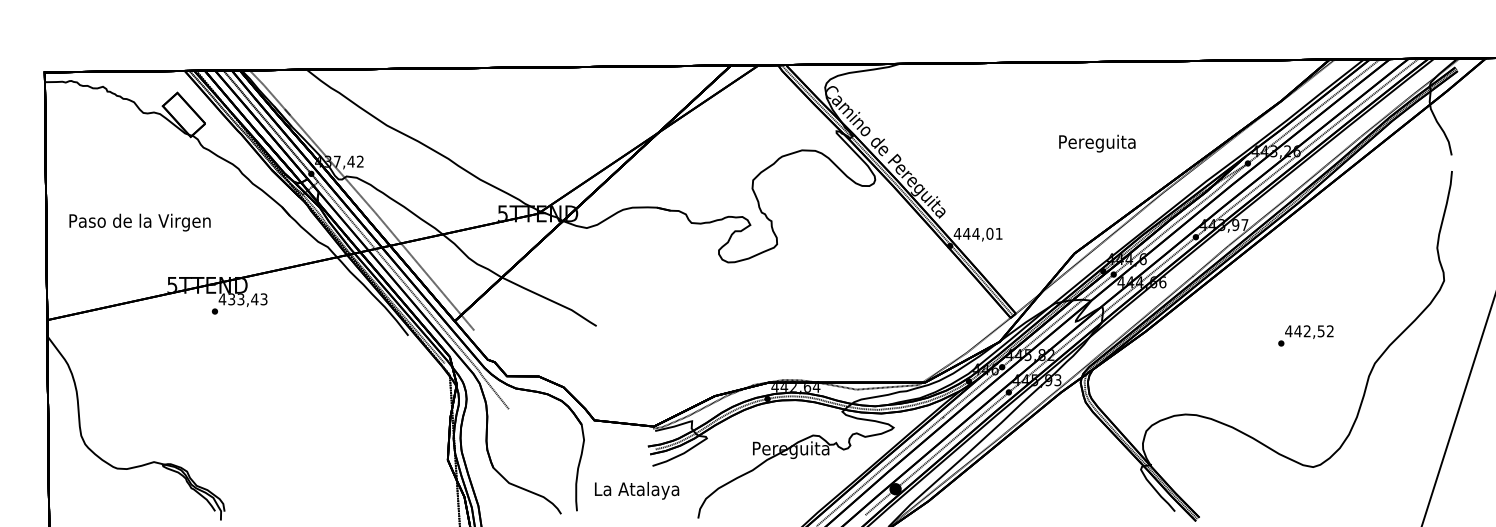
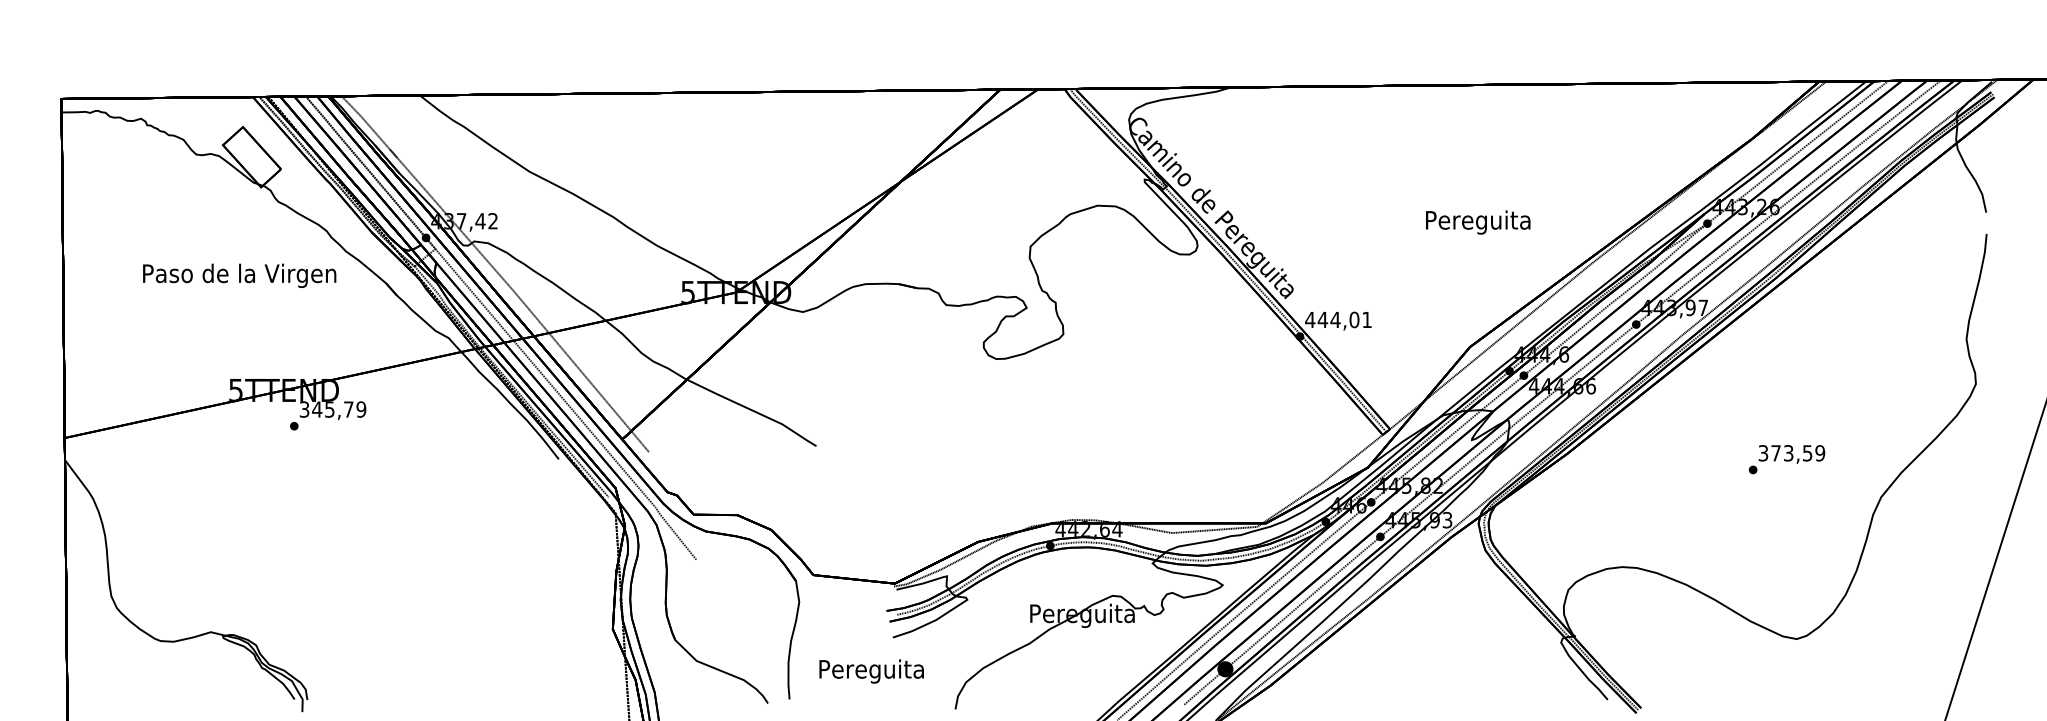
text: (1097, 143) -> (1478, 222), moved
text: (139, 222) -> (238, 275), moved
text: (242, 299) -> (331, 409), 433,43 -> 345,79
text: (1309, 331) -> (1791, 453), 442,52 -> 373,59
text: (637, 490) -> (872, 671), La Atalaya -> Pereguita

